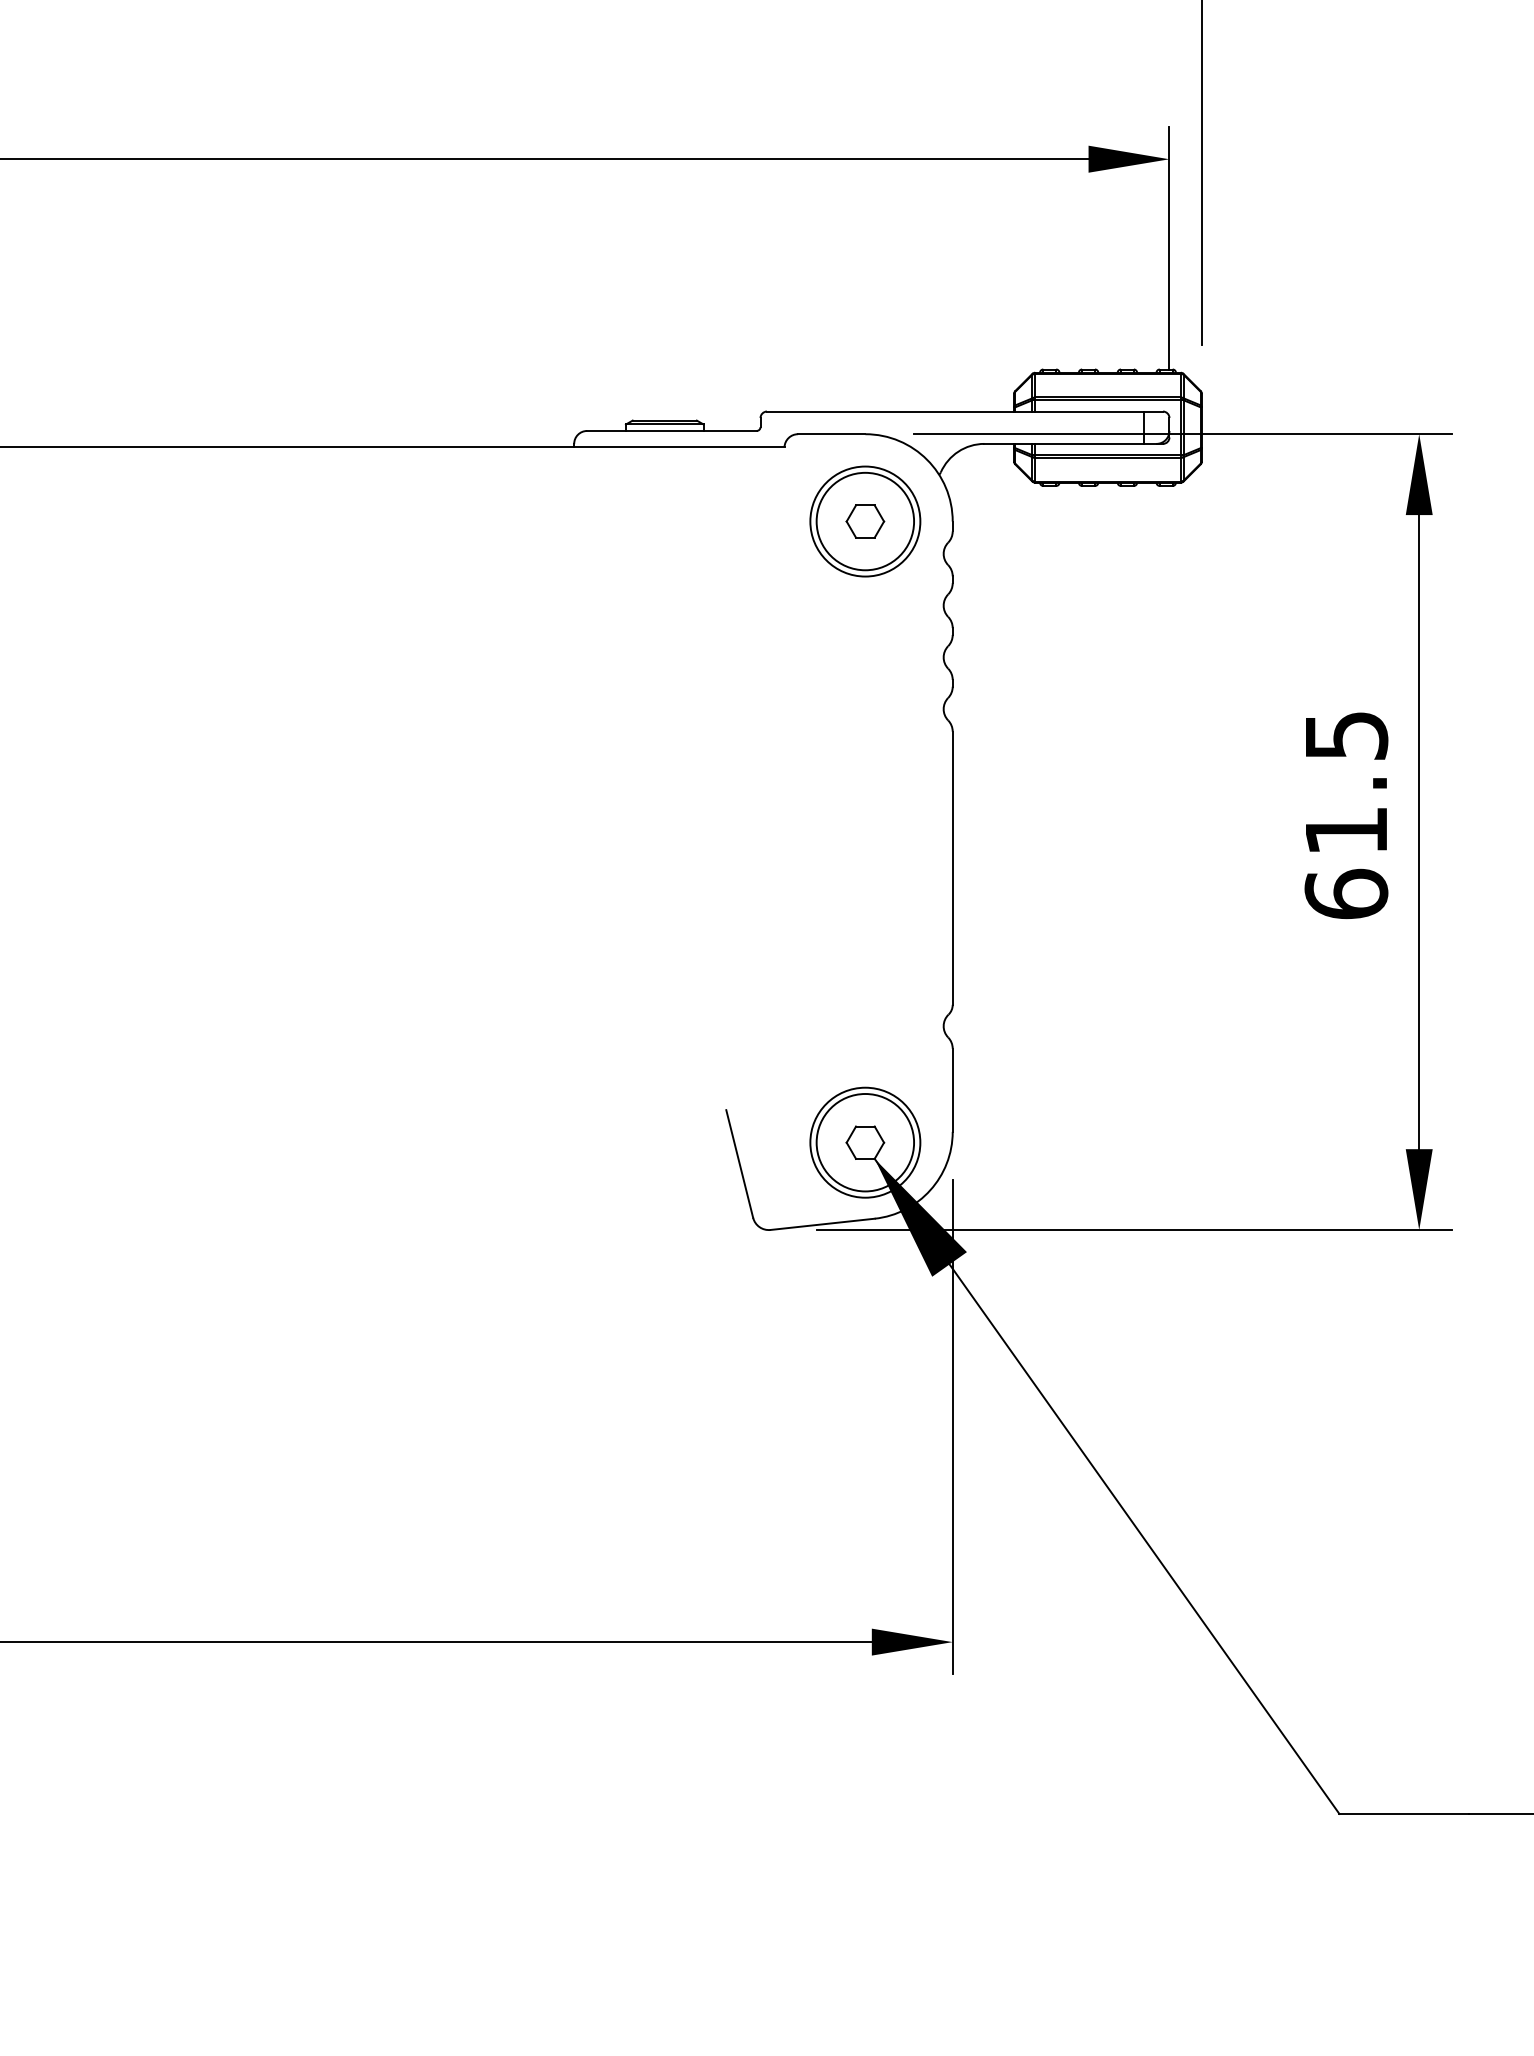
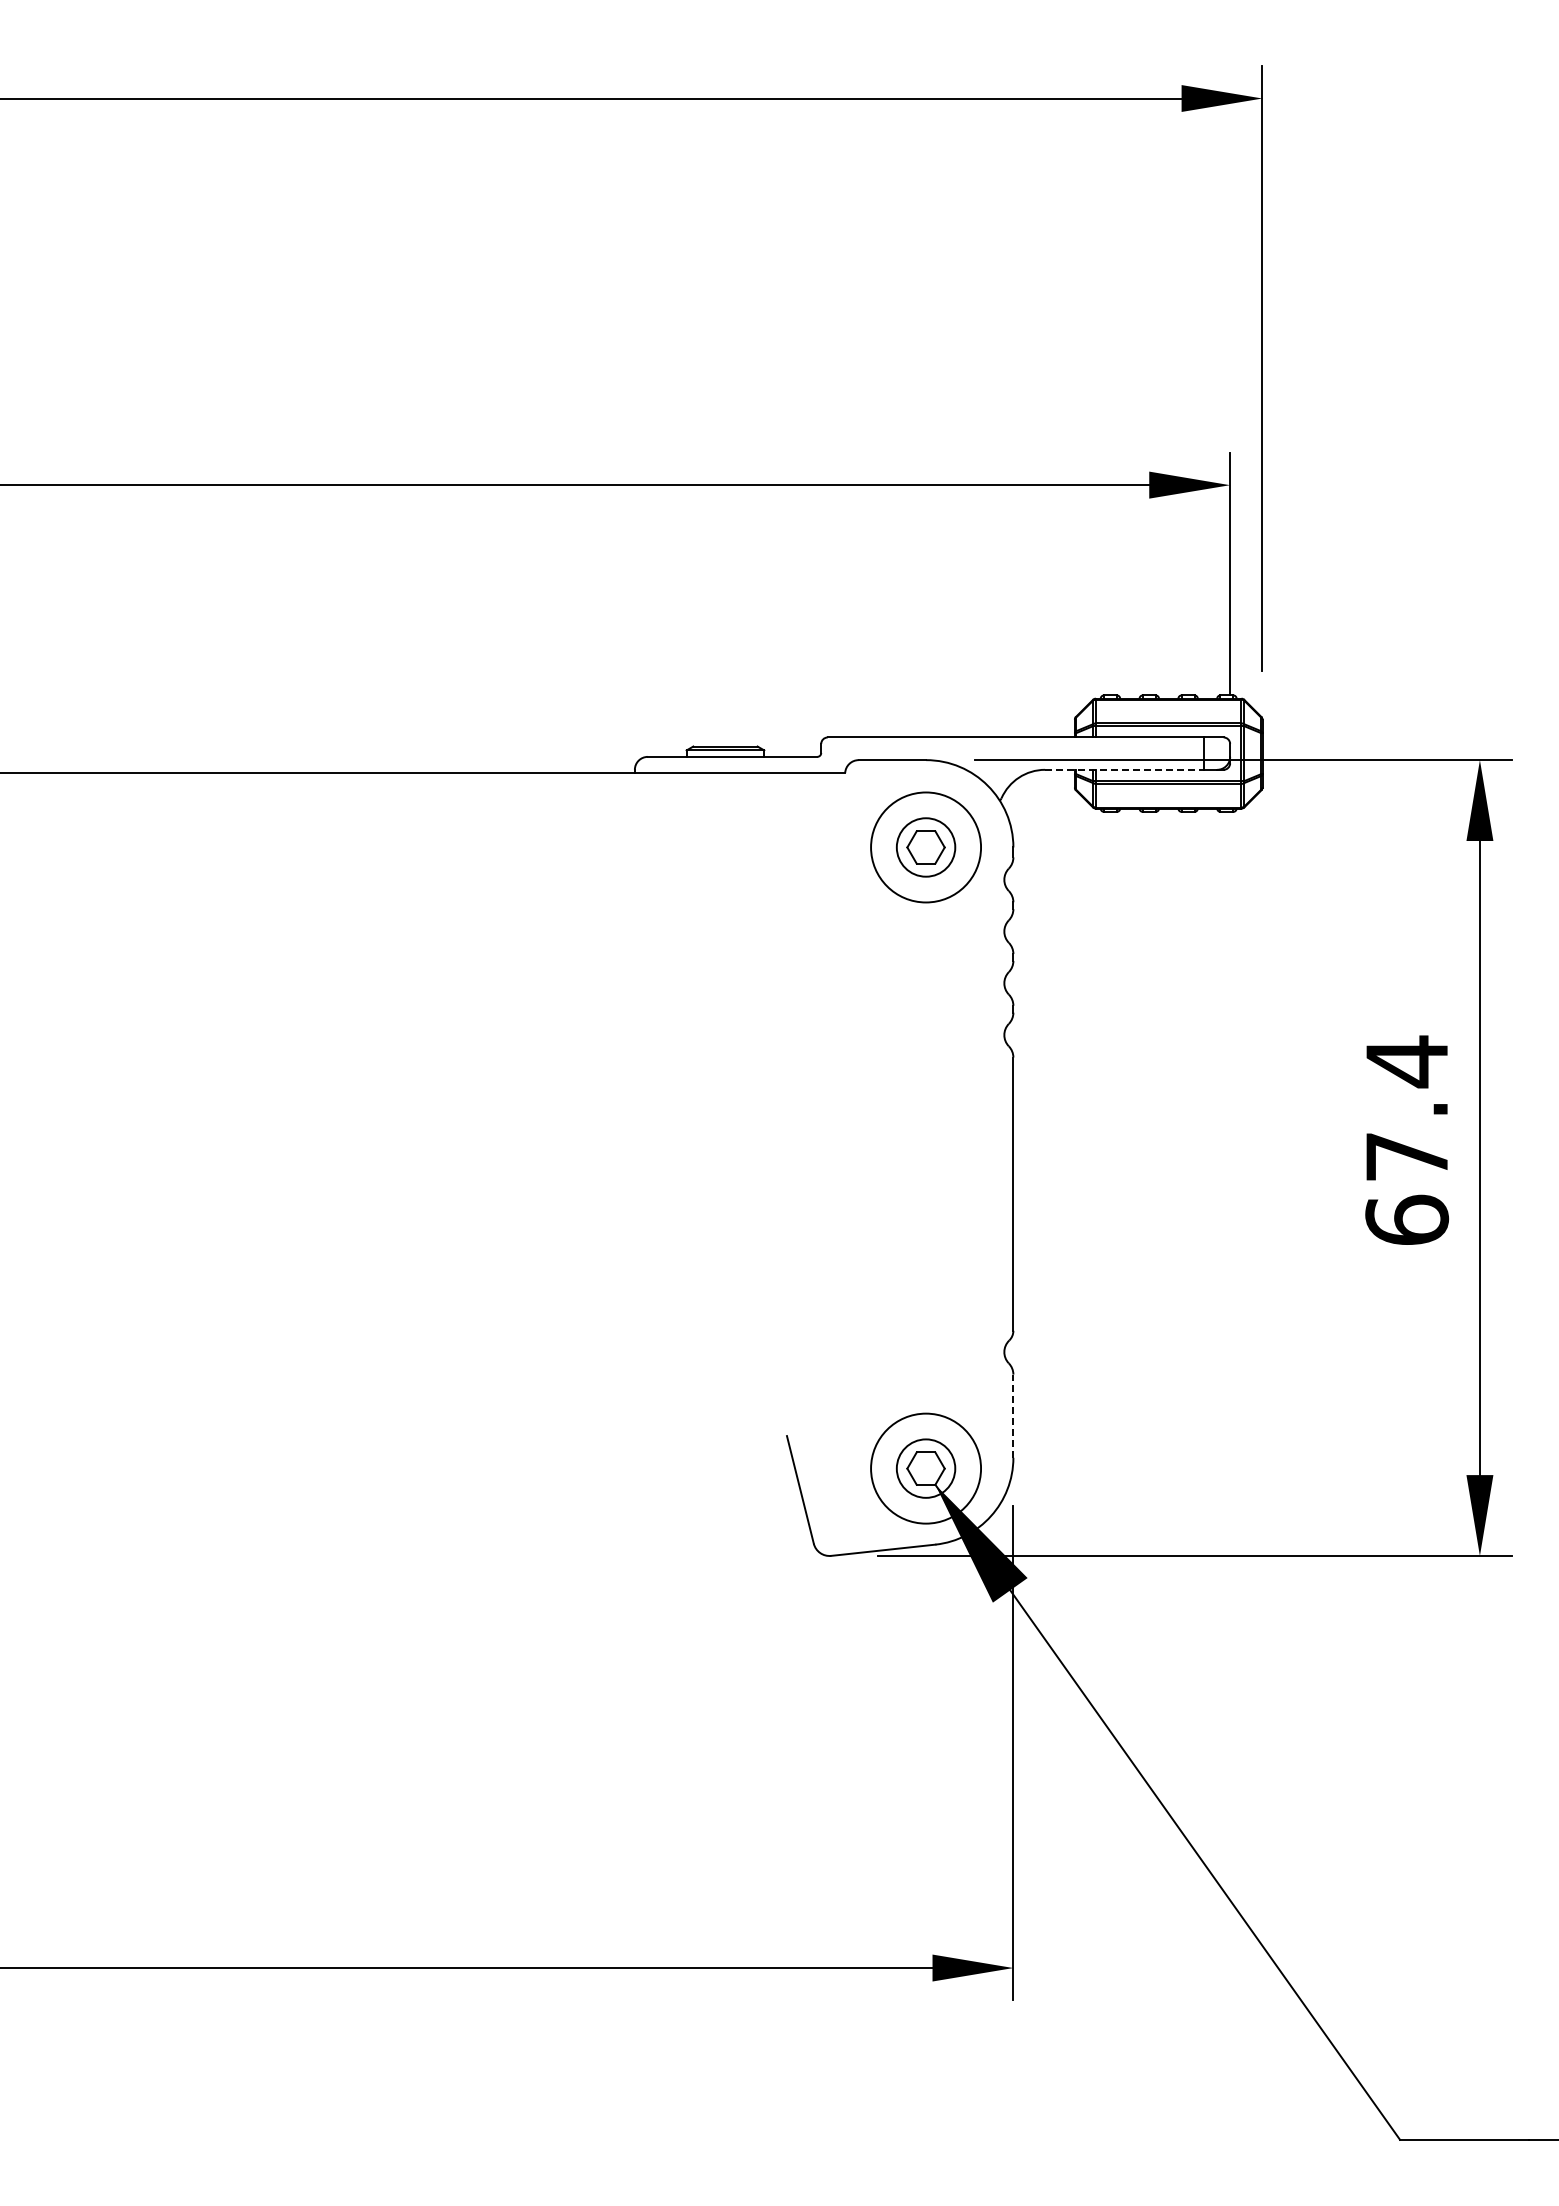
line: (1063, 443) -> (1124, 769), solid -> dashed
circle: (864, 521) -> (925, 847), size x0.6
text: (1346, 781) -> (1407, 1107), 61.5 -> 67.4
line: (952, 1090) -> (1013, 1416), solid -> dashed
circle: (864, 1142) -> (925, 1468), size x0.6

